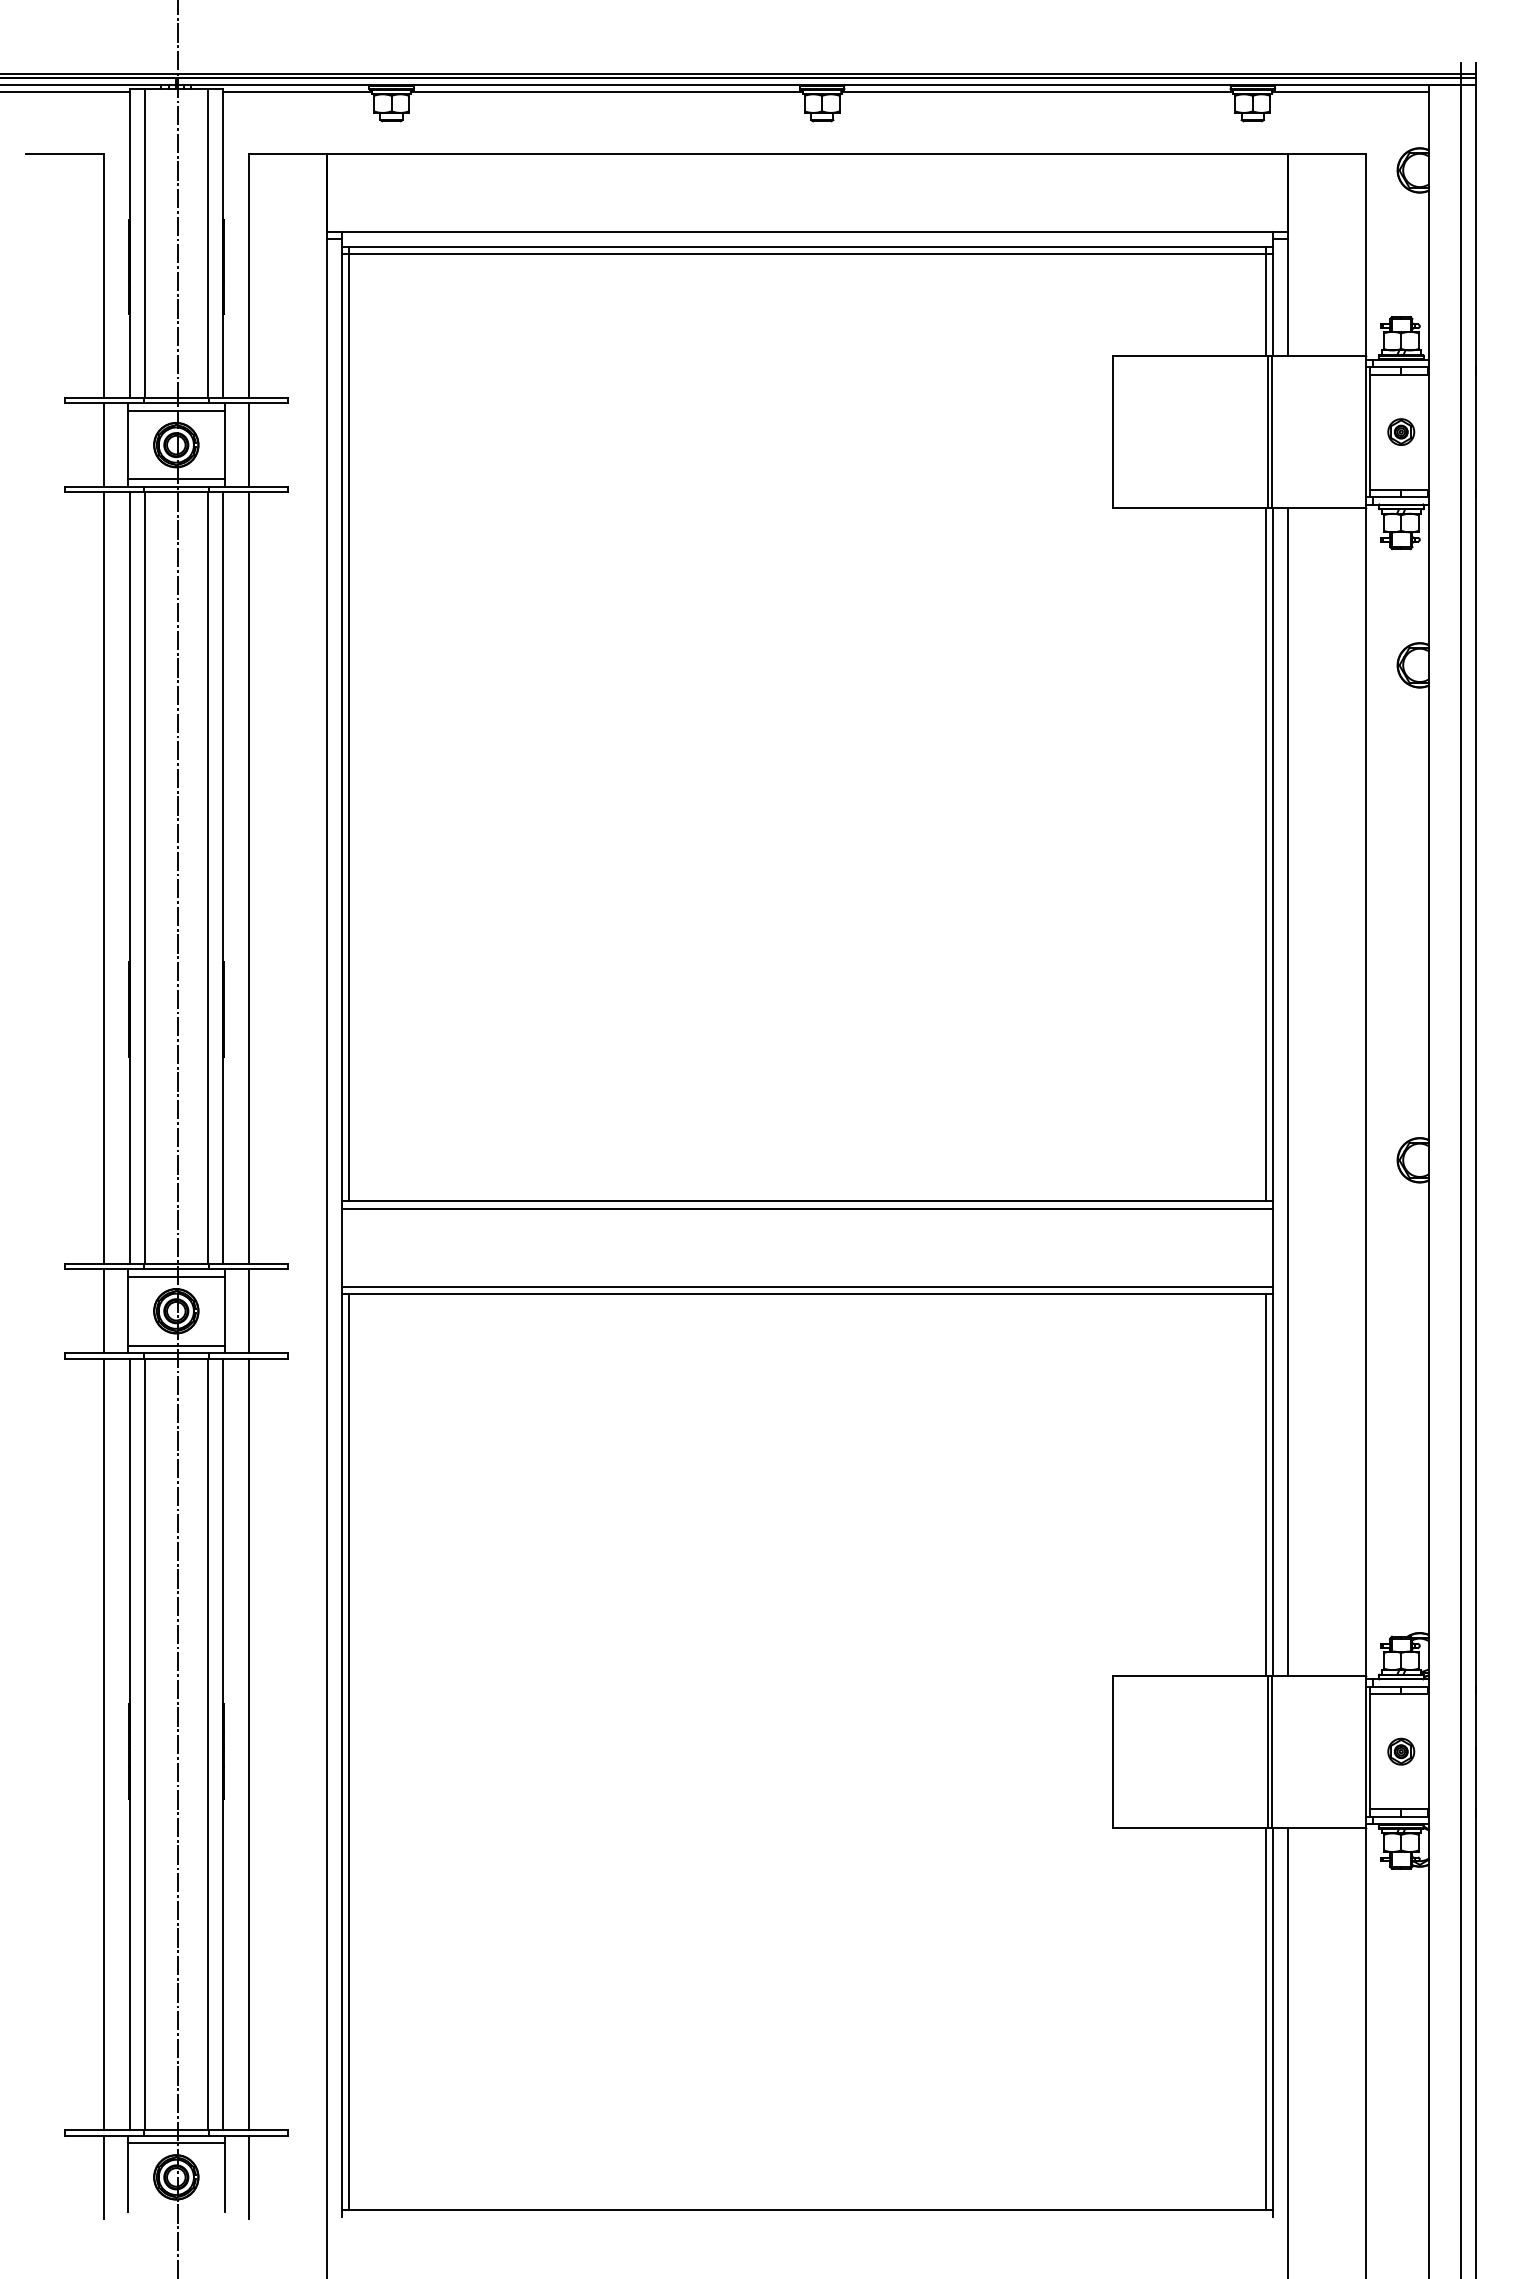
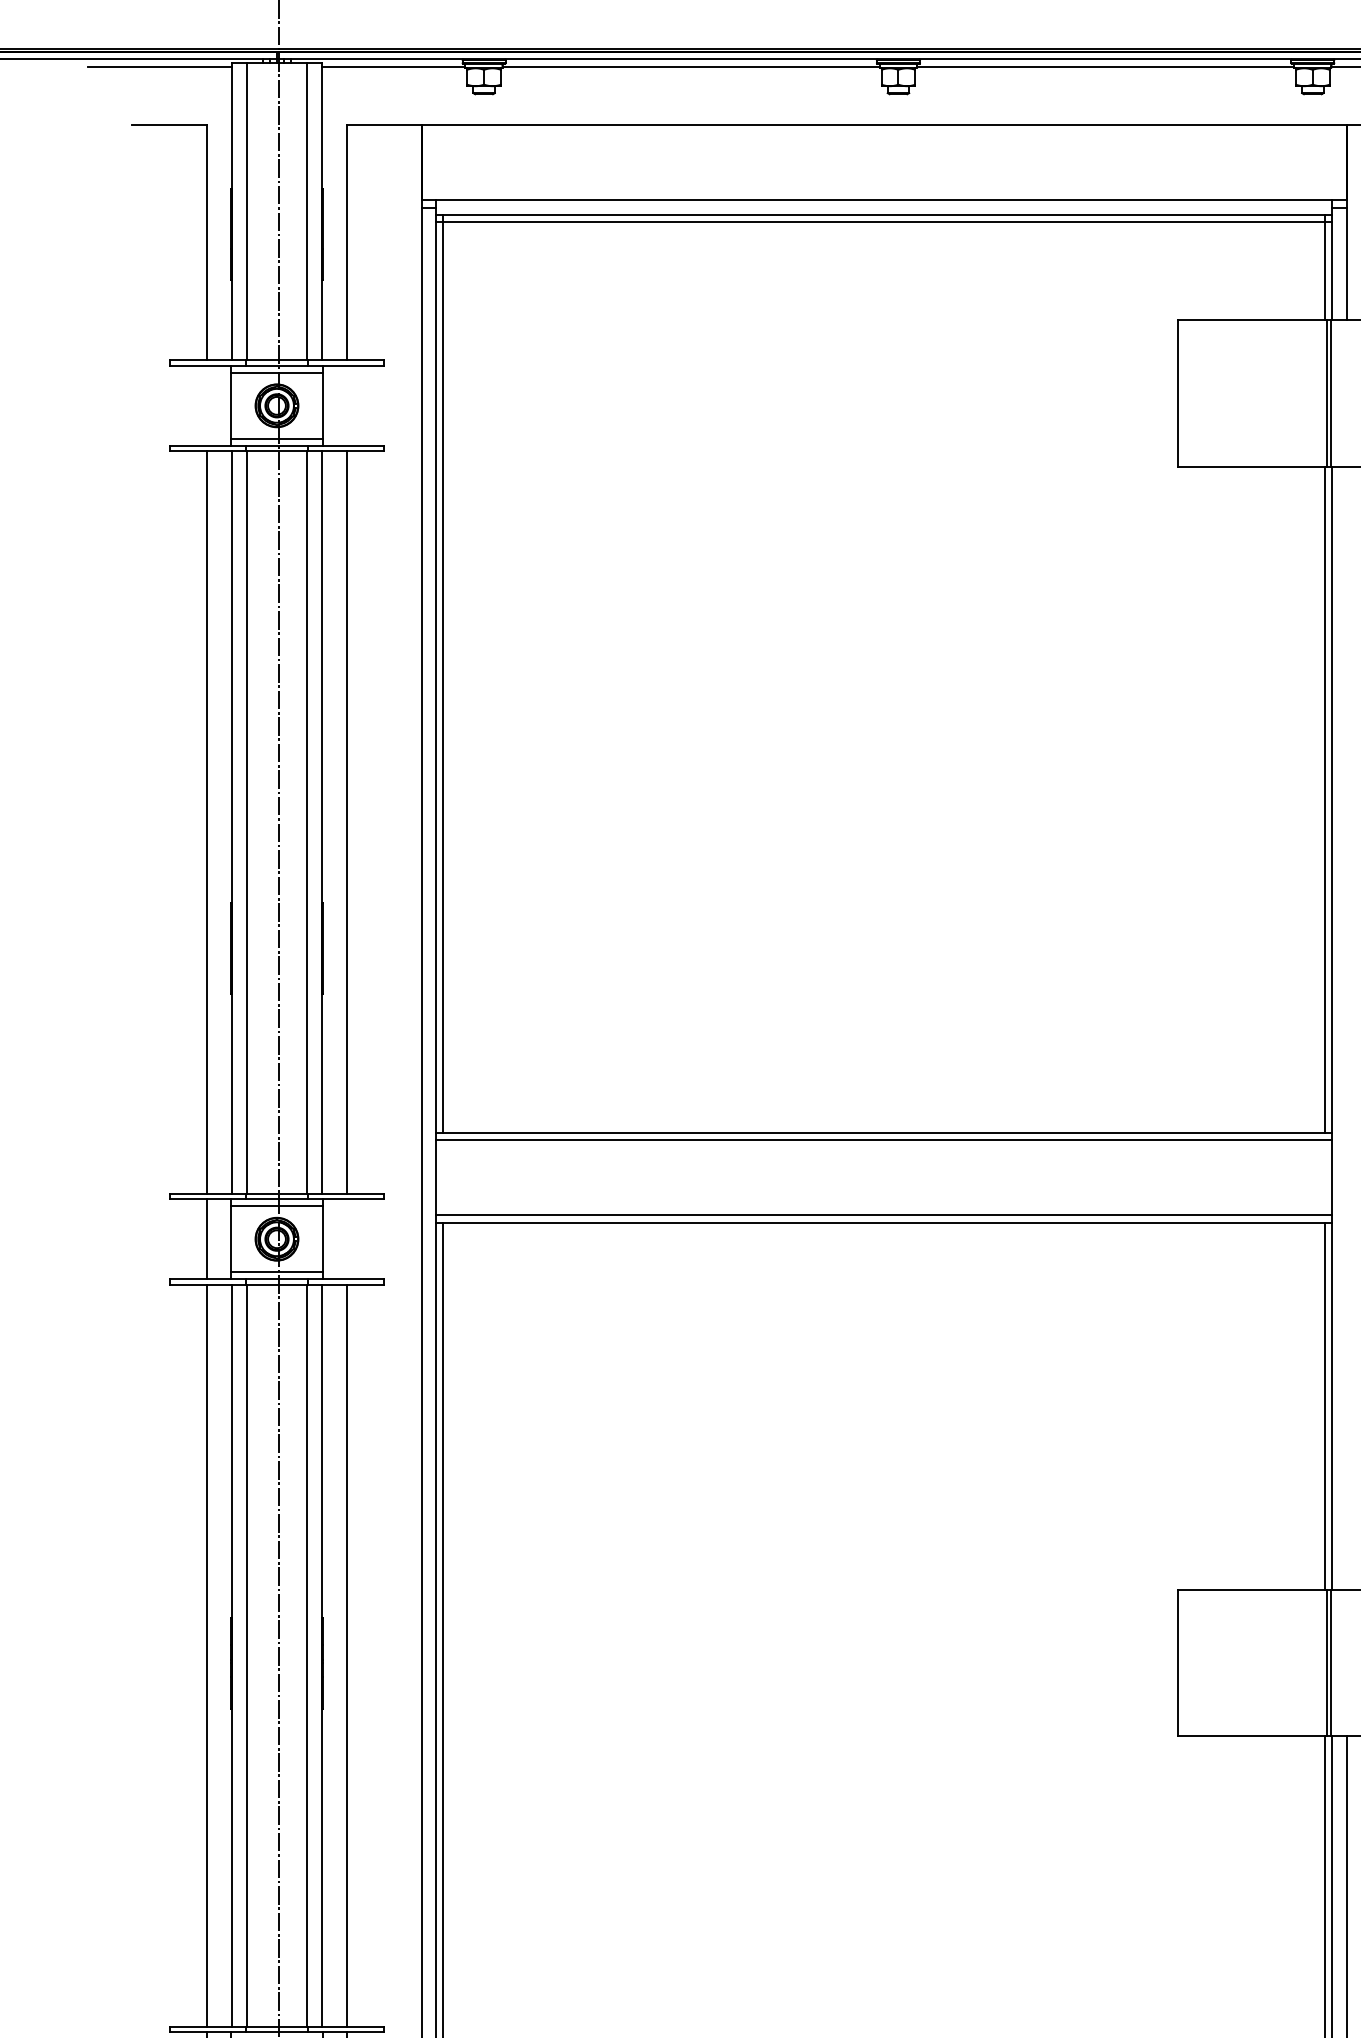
line: (103, 444) -> (206, 405), removed
line: (248, 444) -> (346, 405), removed
line: (1288, 1091) -> (1347, 1027), removed
line: (248, 1311) -> (346, 1239), removed

